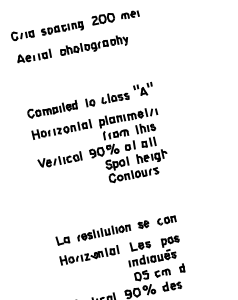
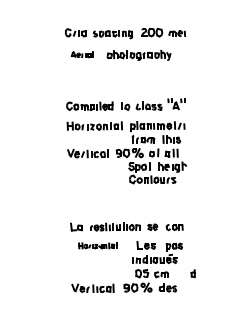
part: (34, 56) -> (82, 54), size x0.7
part: (88, 255) -> (97, 245), size x0.7
part: (181, 268) -> (192, 273), moved

